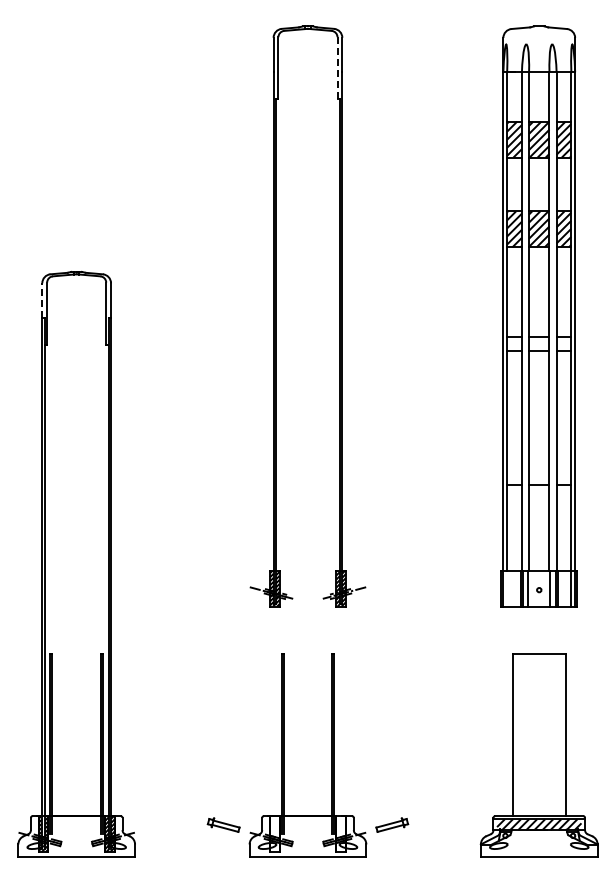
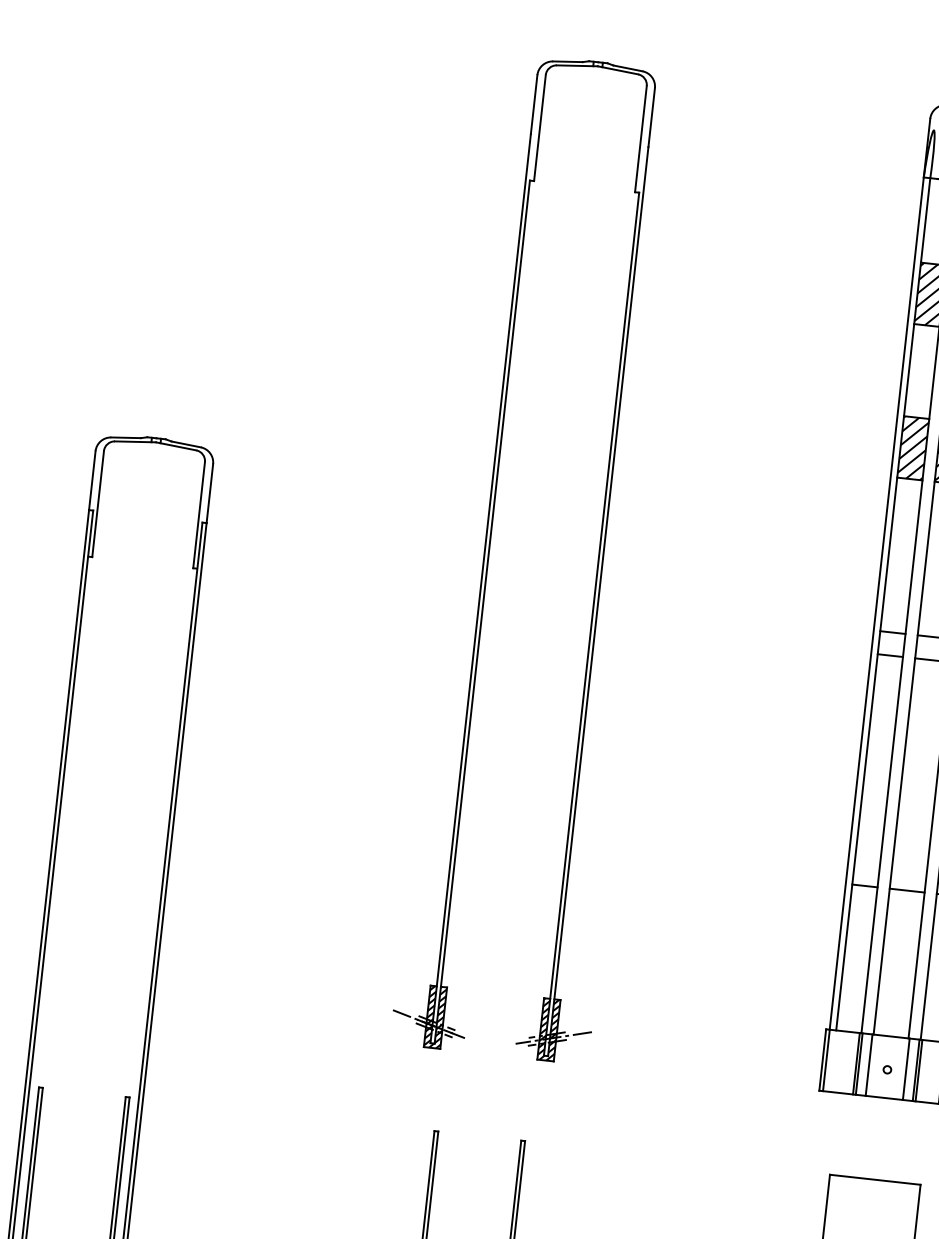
line: (337, 67) -> (641, 137), dashed -> solid
line: (42, 299) -> (92, 479), dashed -> solid

